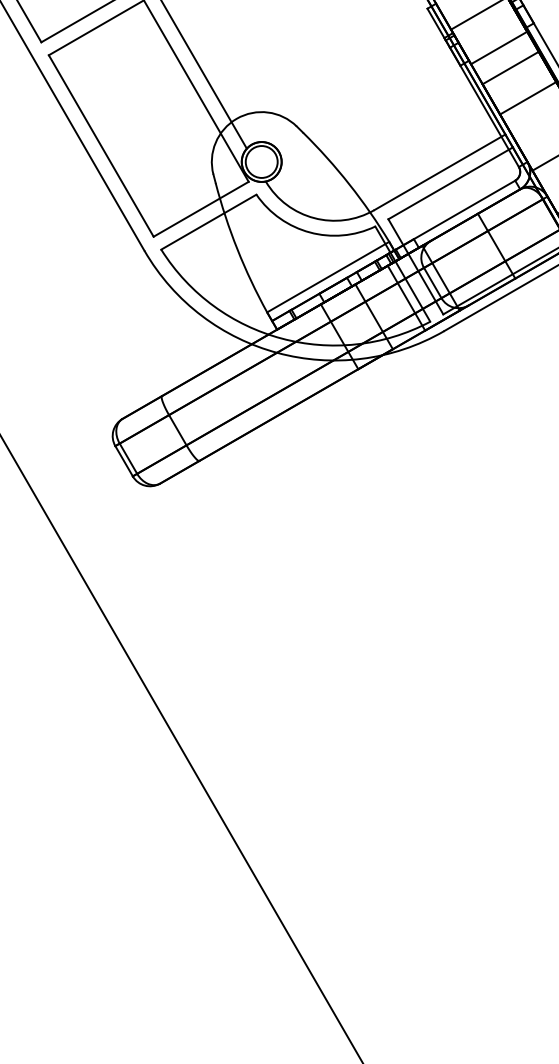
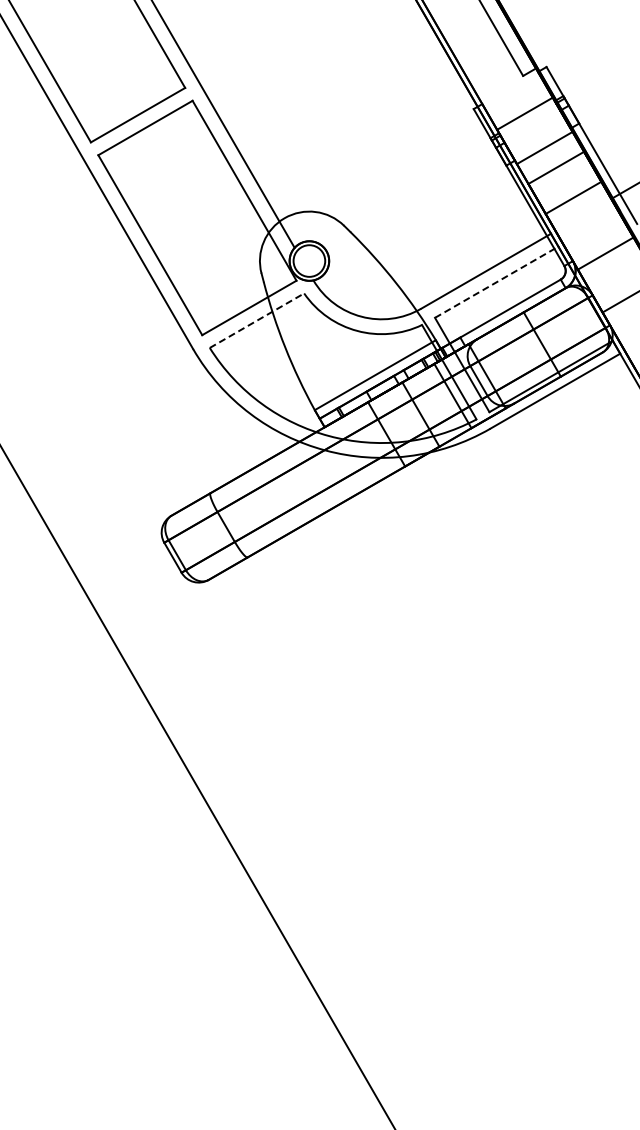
line: (451, 182) -> (497, 281), solid -> dashed
line: (208, 221) -> (256, 320), solid -> dashed

